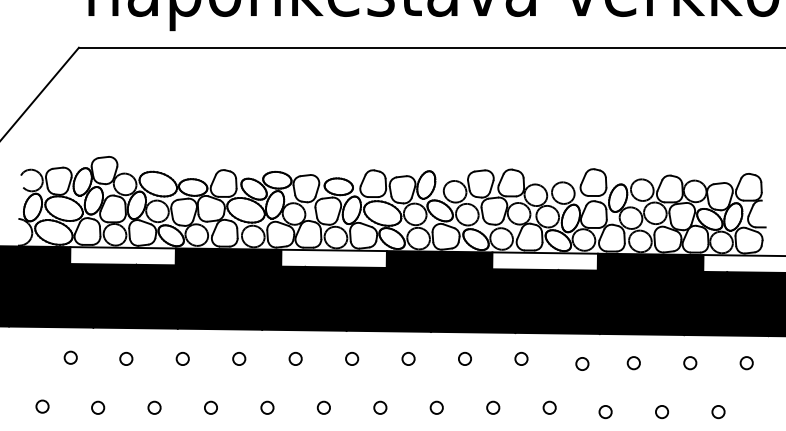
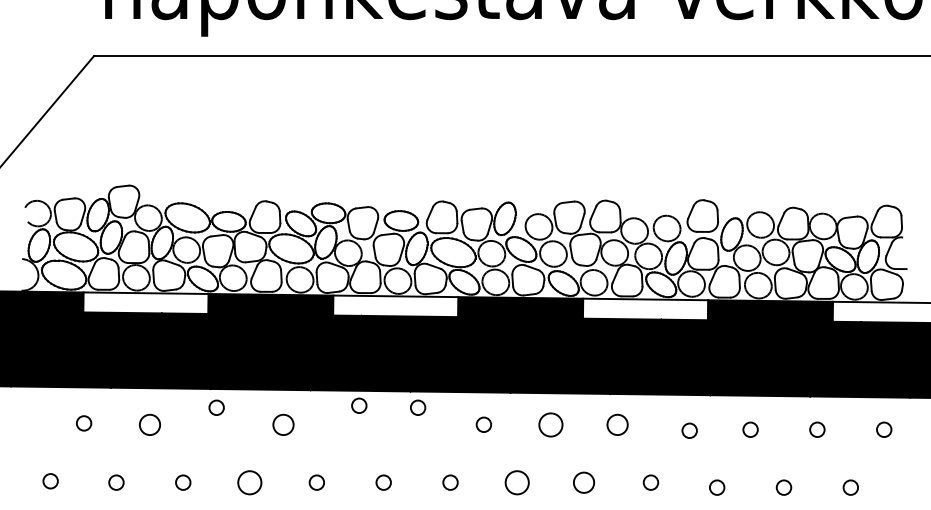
circle: (126, 358) -> (149, 424), size x1.4
circle: (182, 358) -> (216, 407), moved
circle: (239, 358) -> (283, 424), size x1.4
circle: (295, 358) -> (359, 405), moved
circle: (352, 358) -> (418, 407), moved
circle: (464, 358) -> (550, 424), size x1.6
circle: (521, 358) -> (617, 424), size x1.4
circle: (211, 407) -> (250, 482), size x1.6
circle: (436, 407) -> (517, 482), size x1.6
circle: (493, 407) -> (584, 482), size x1.4

